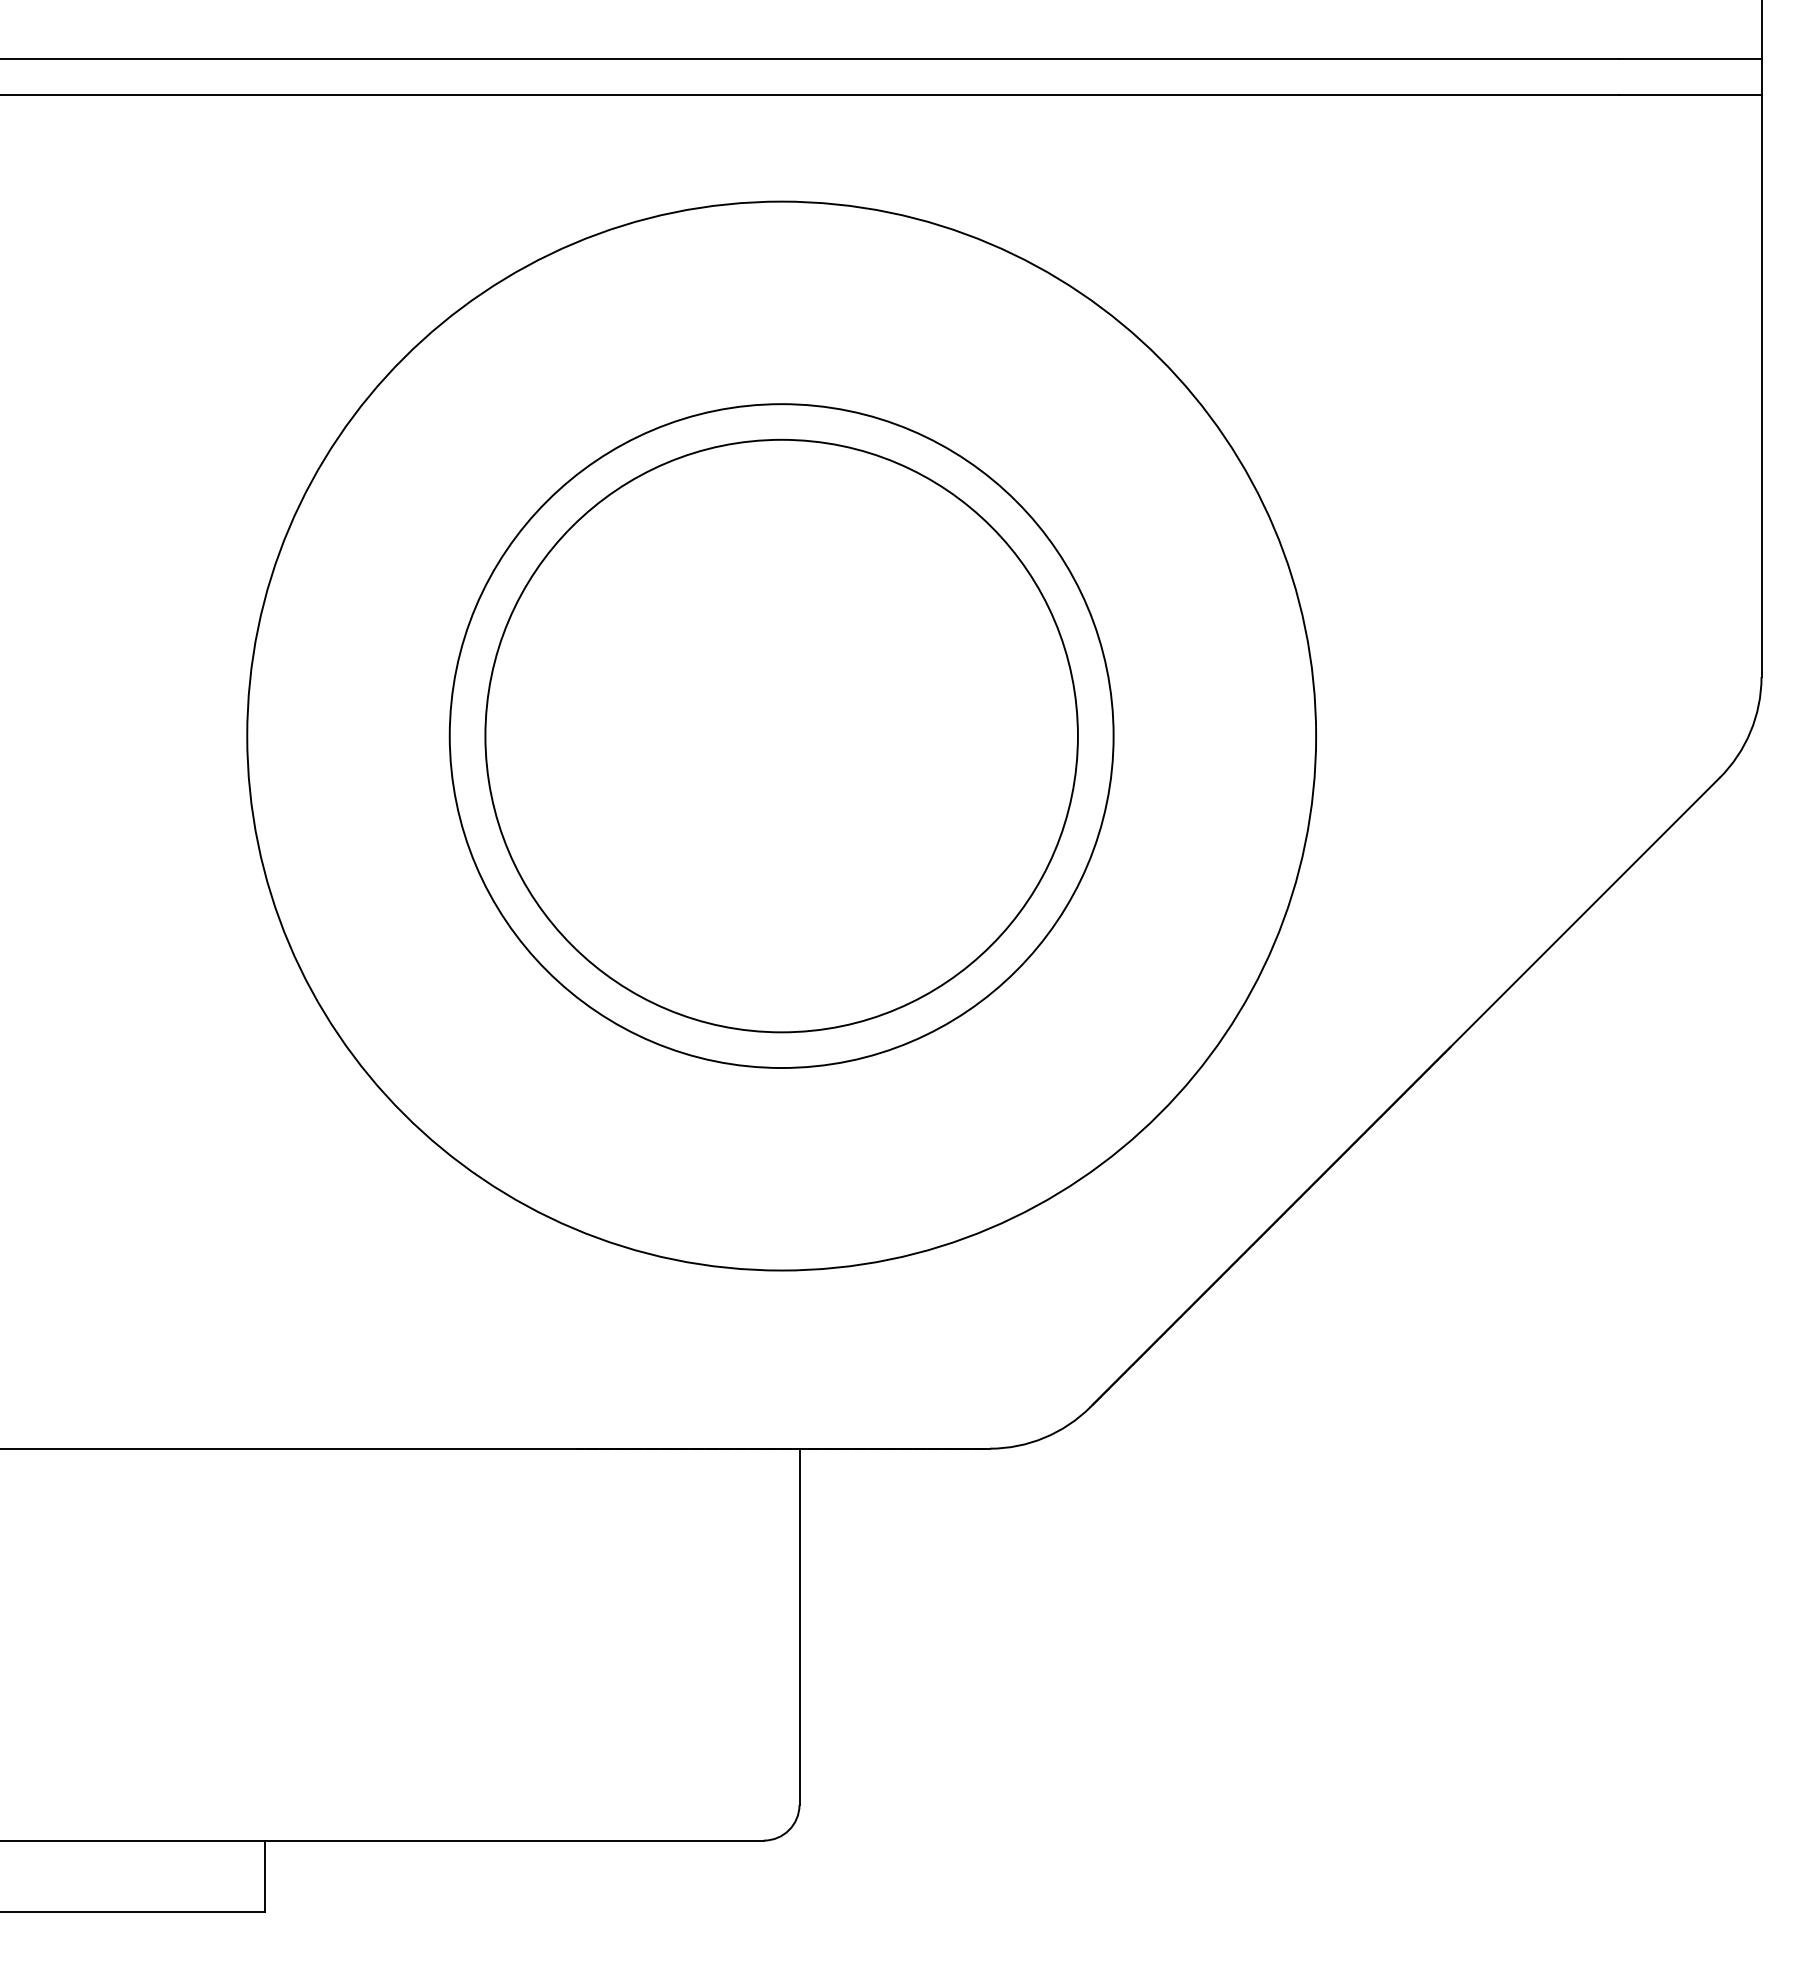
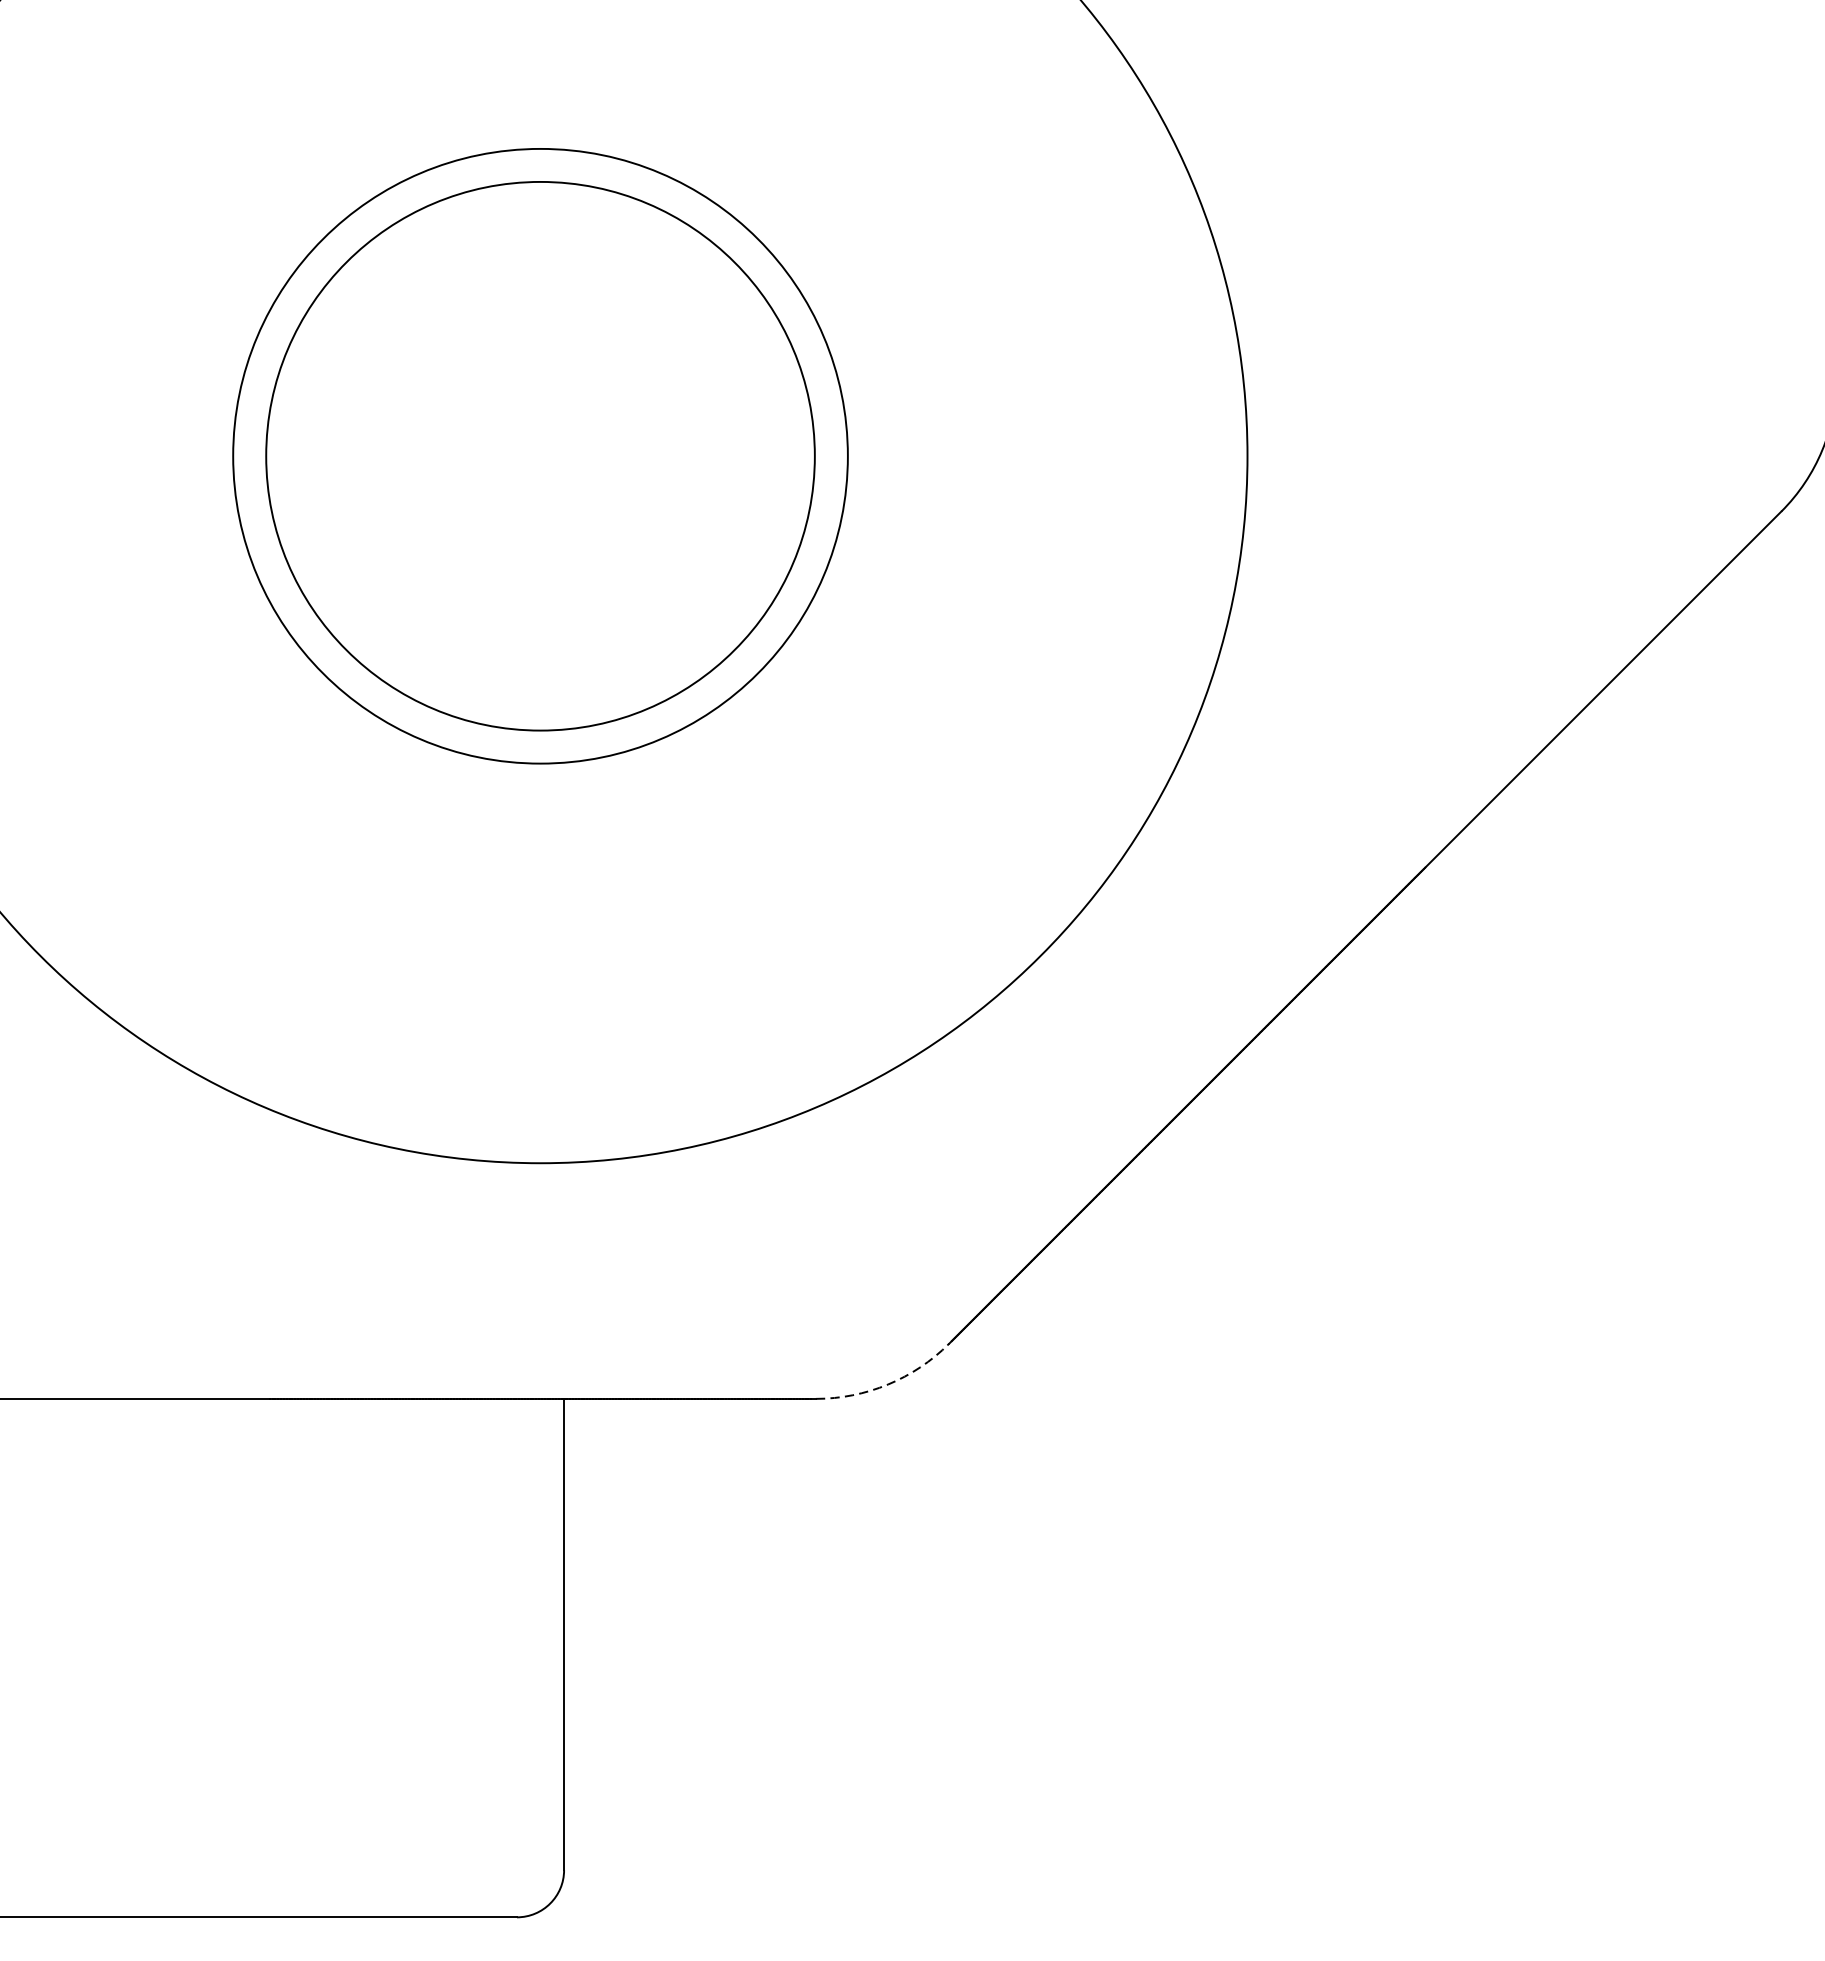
circle: (781, 735) -> (540, 455), size x0.7
circle: (781, 736) -> (540, 456), size x0.7
arc: (1044, 1437) -> (888, 1384), solid -> dashed

